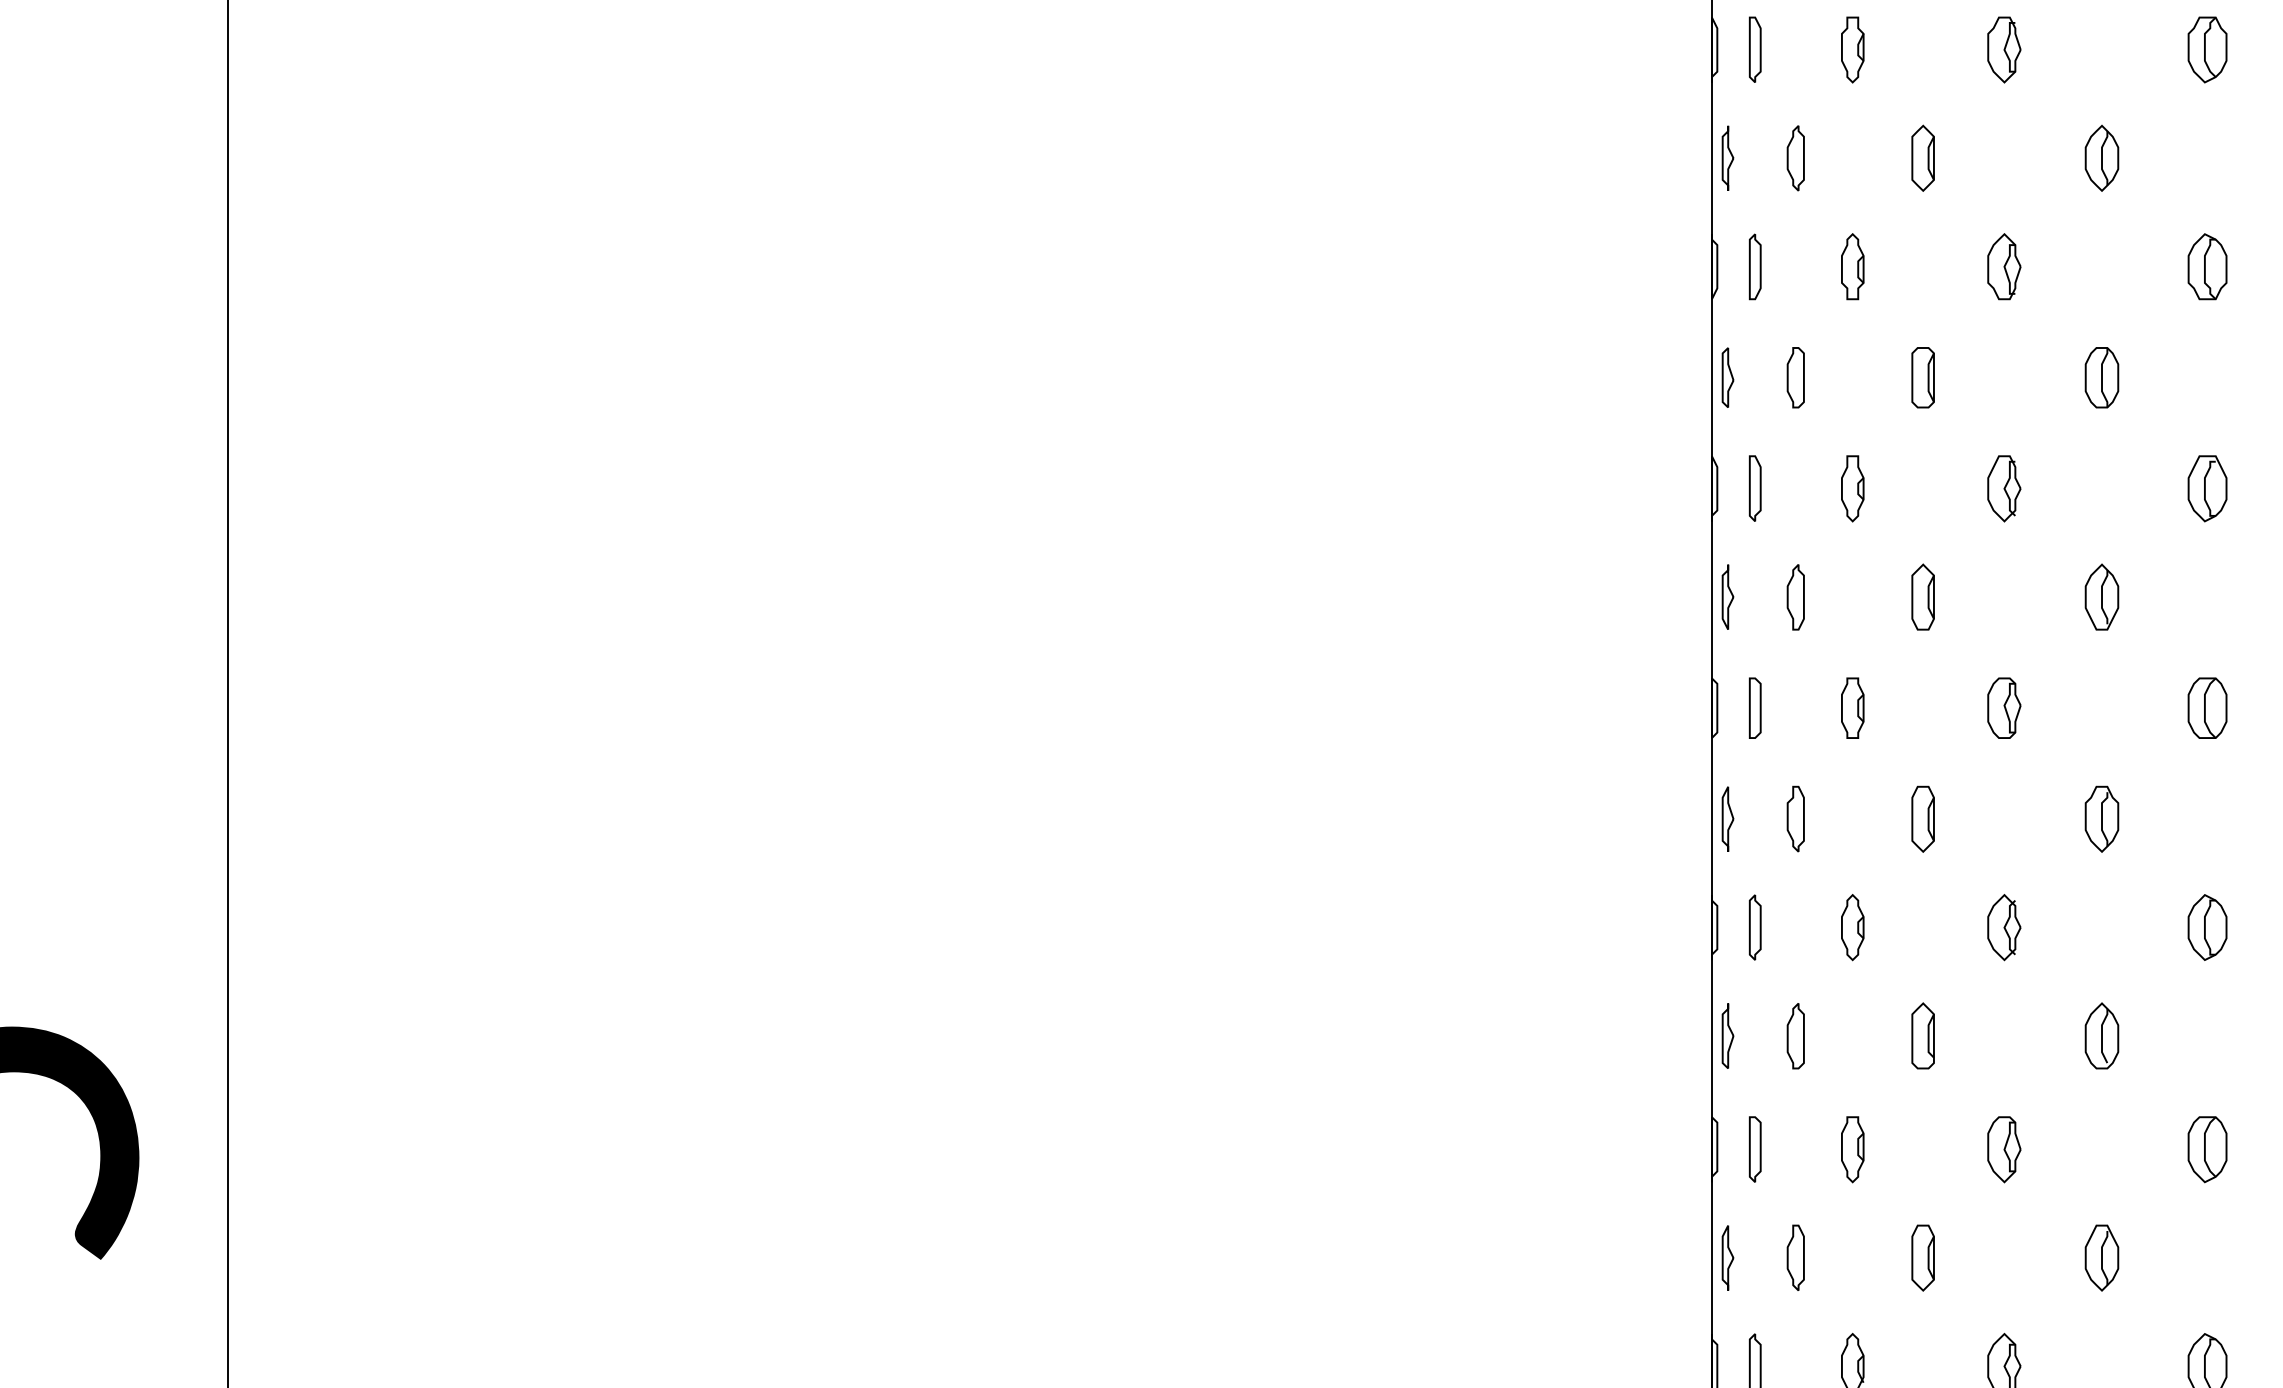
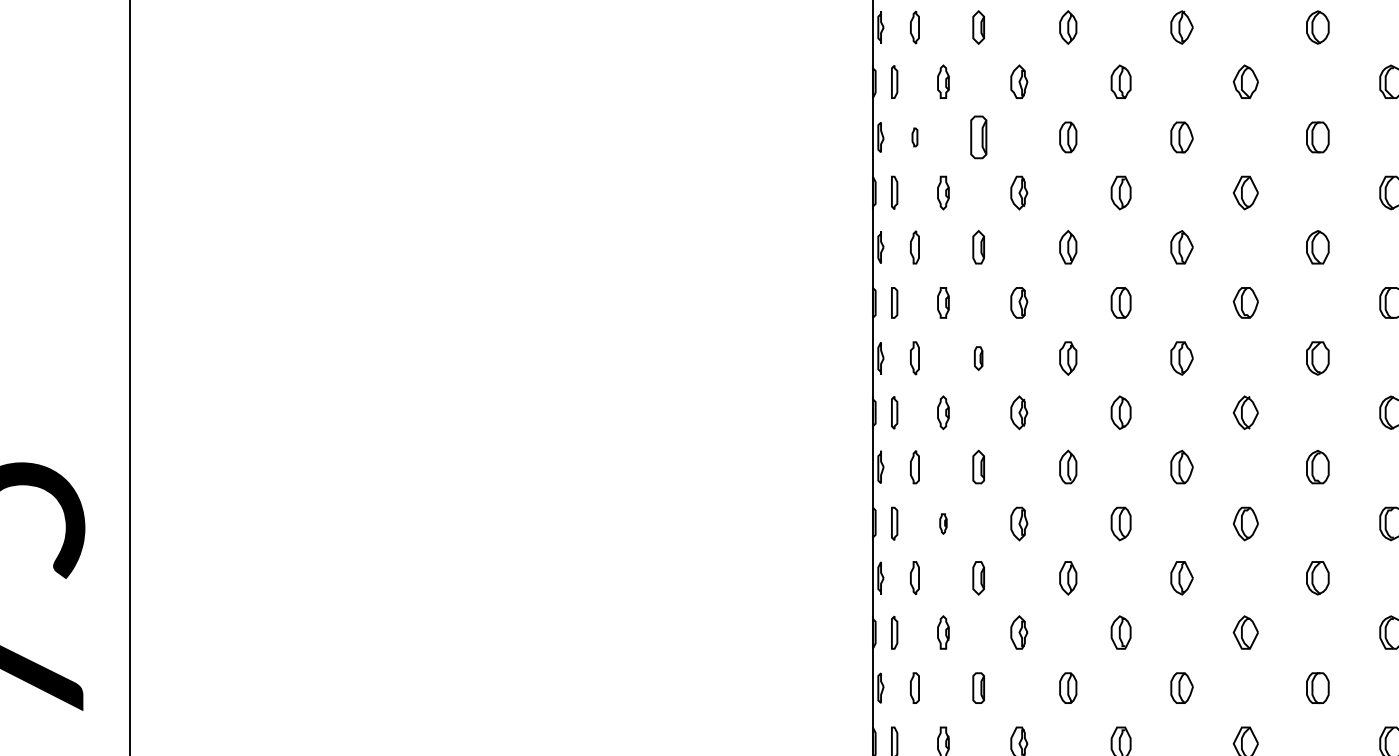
part: (1794, 377) -> (914, 137), size x0.6
part: (1922, 377) -> (978, 137), size x1.4
part: (1922, 819) -> (978, 358), size x0.7
part: (1852, 1148) -> (943, 523), size x0.6

